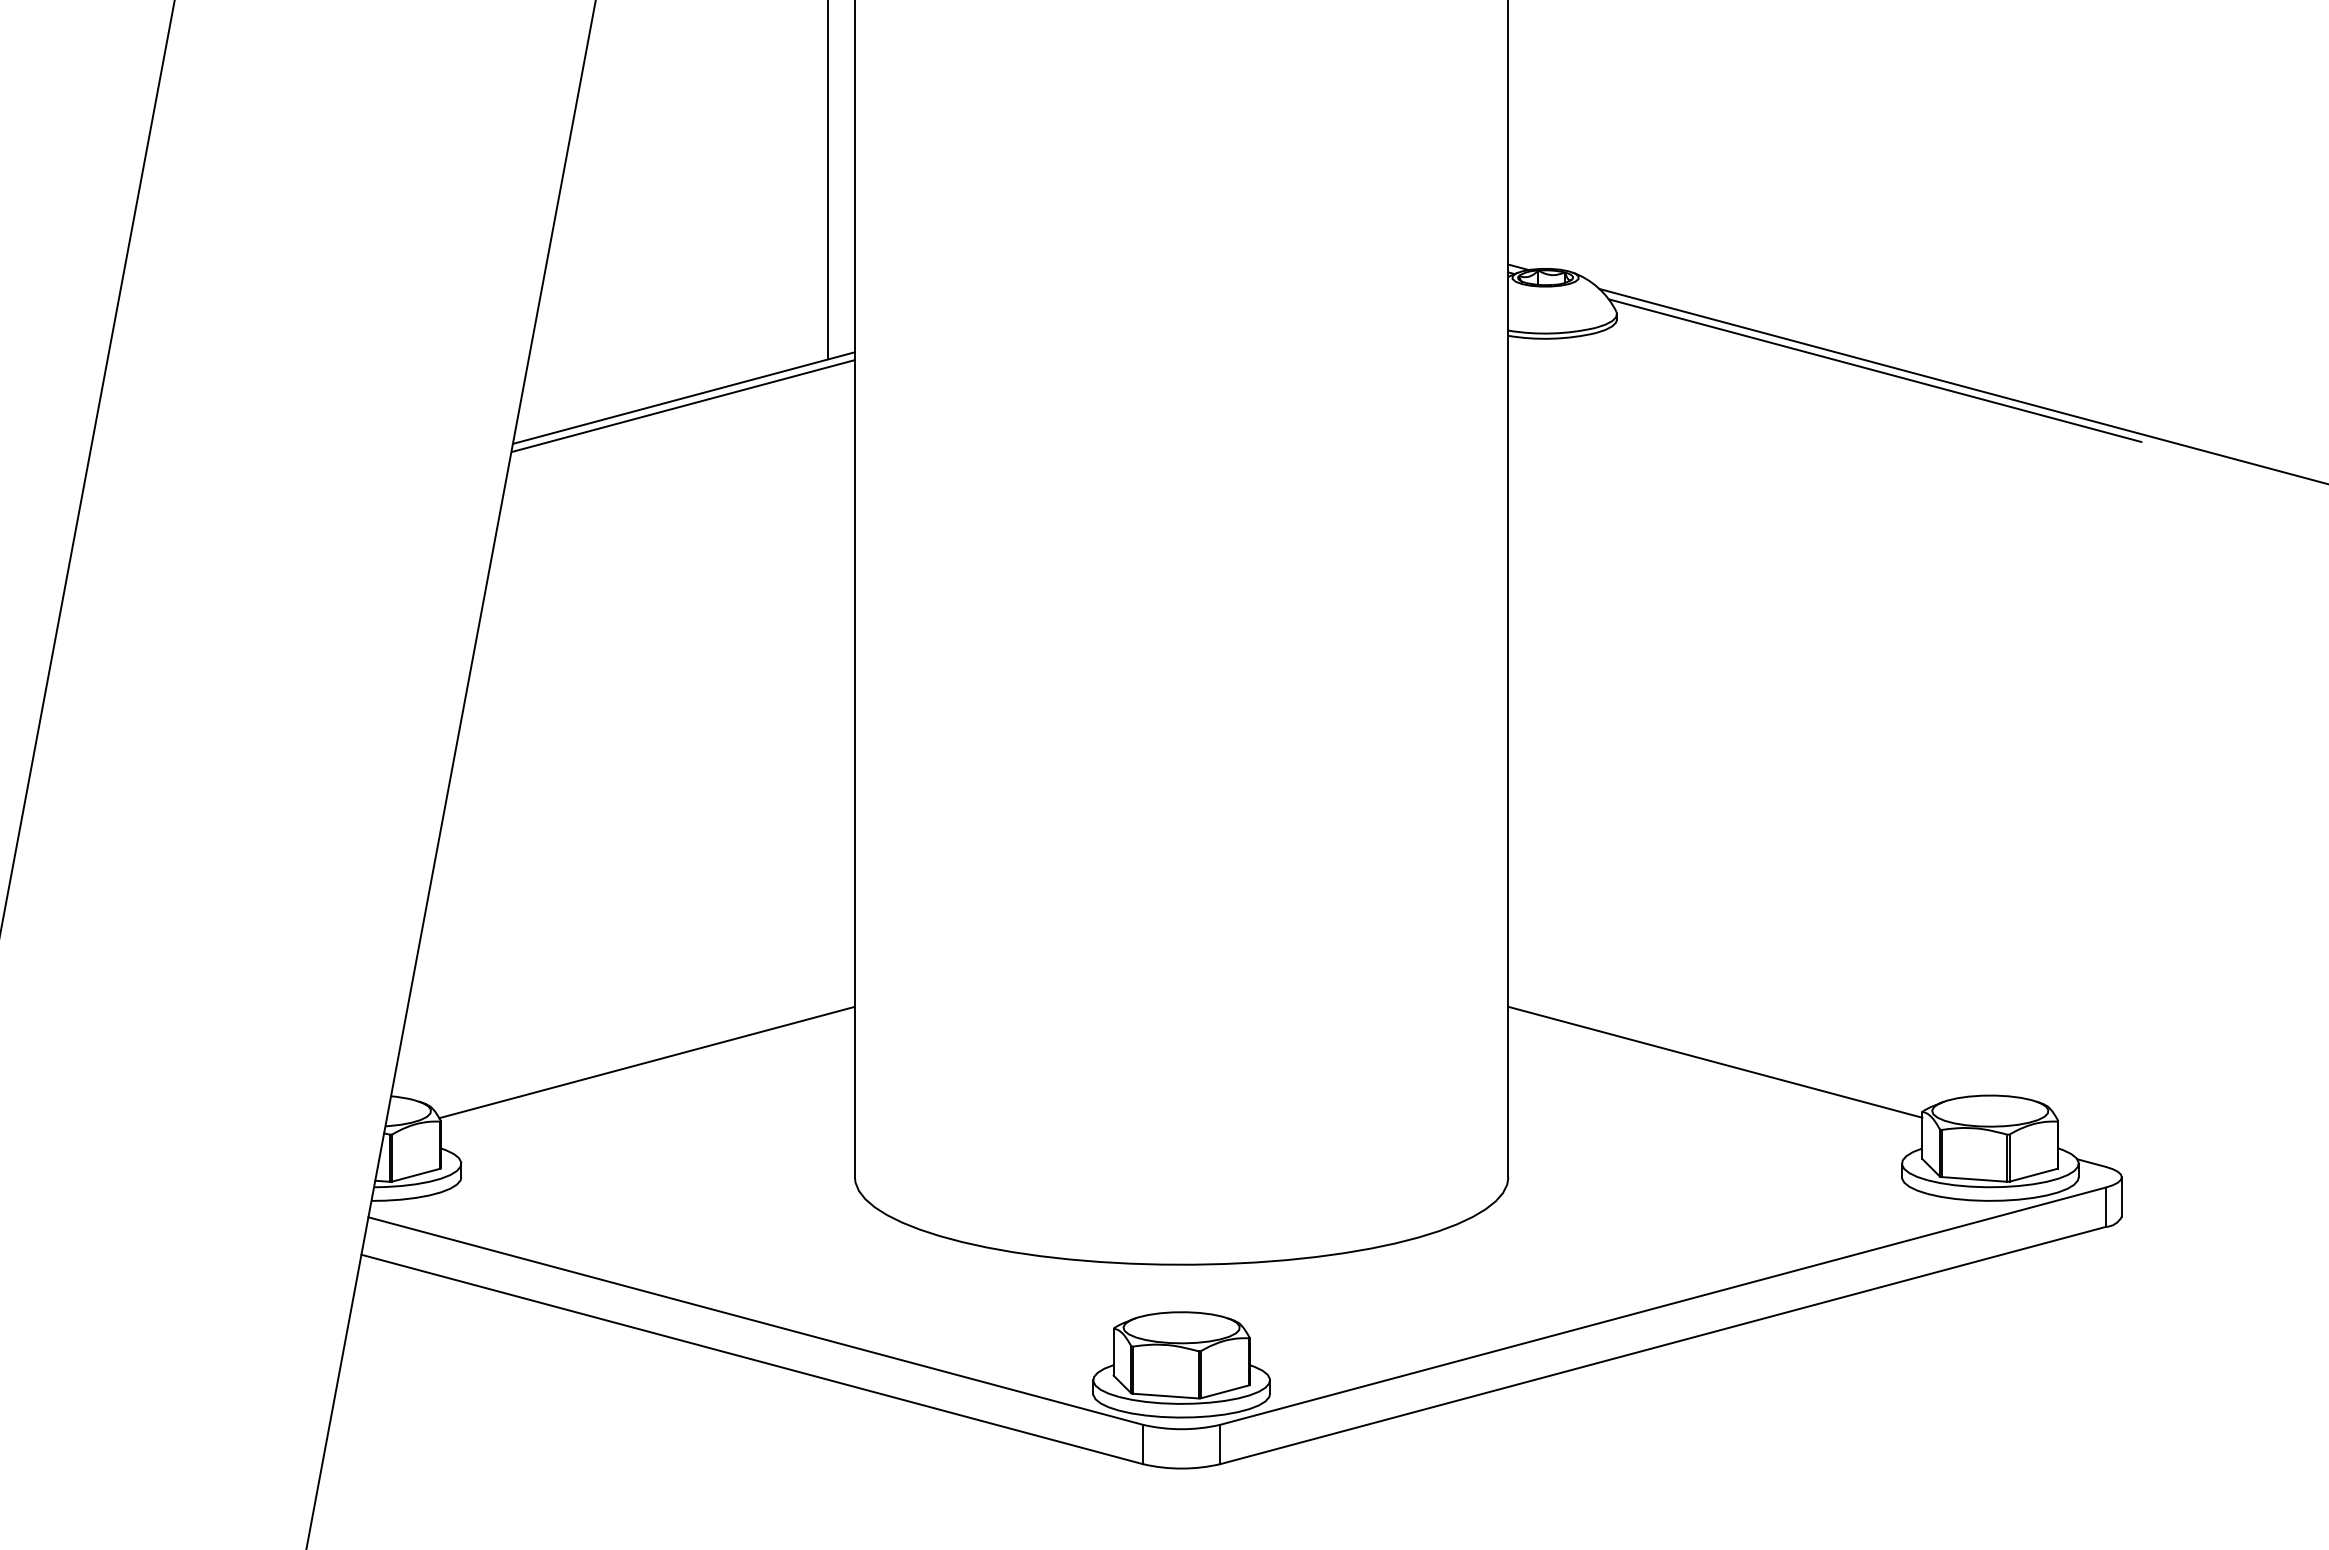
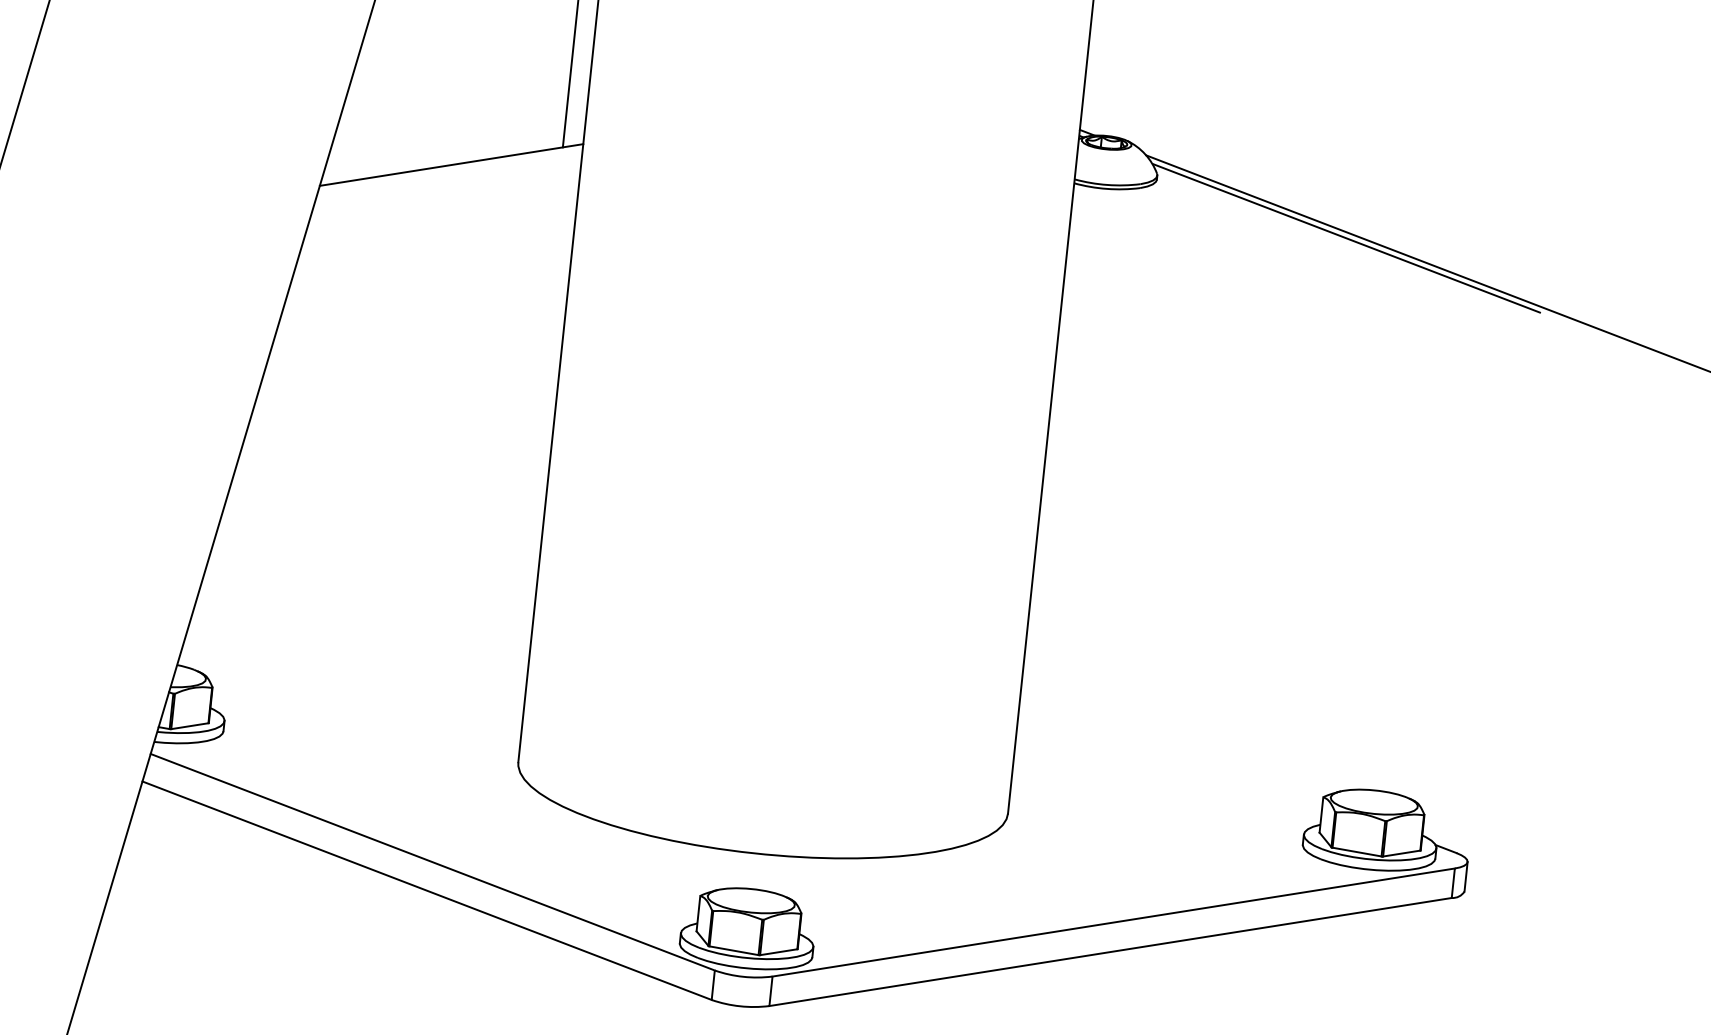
line: (682, 406) -> (449, 171), removed
line: (1715, 1061) -> (1172, 743), removed
line: (646, 1062) -> (371, 659), removed

